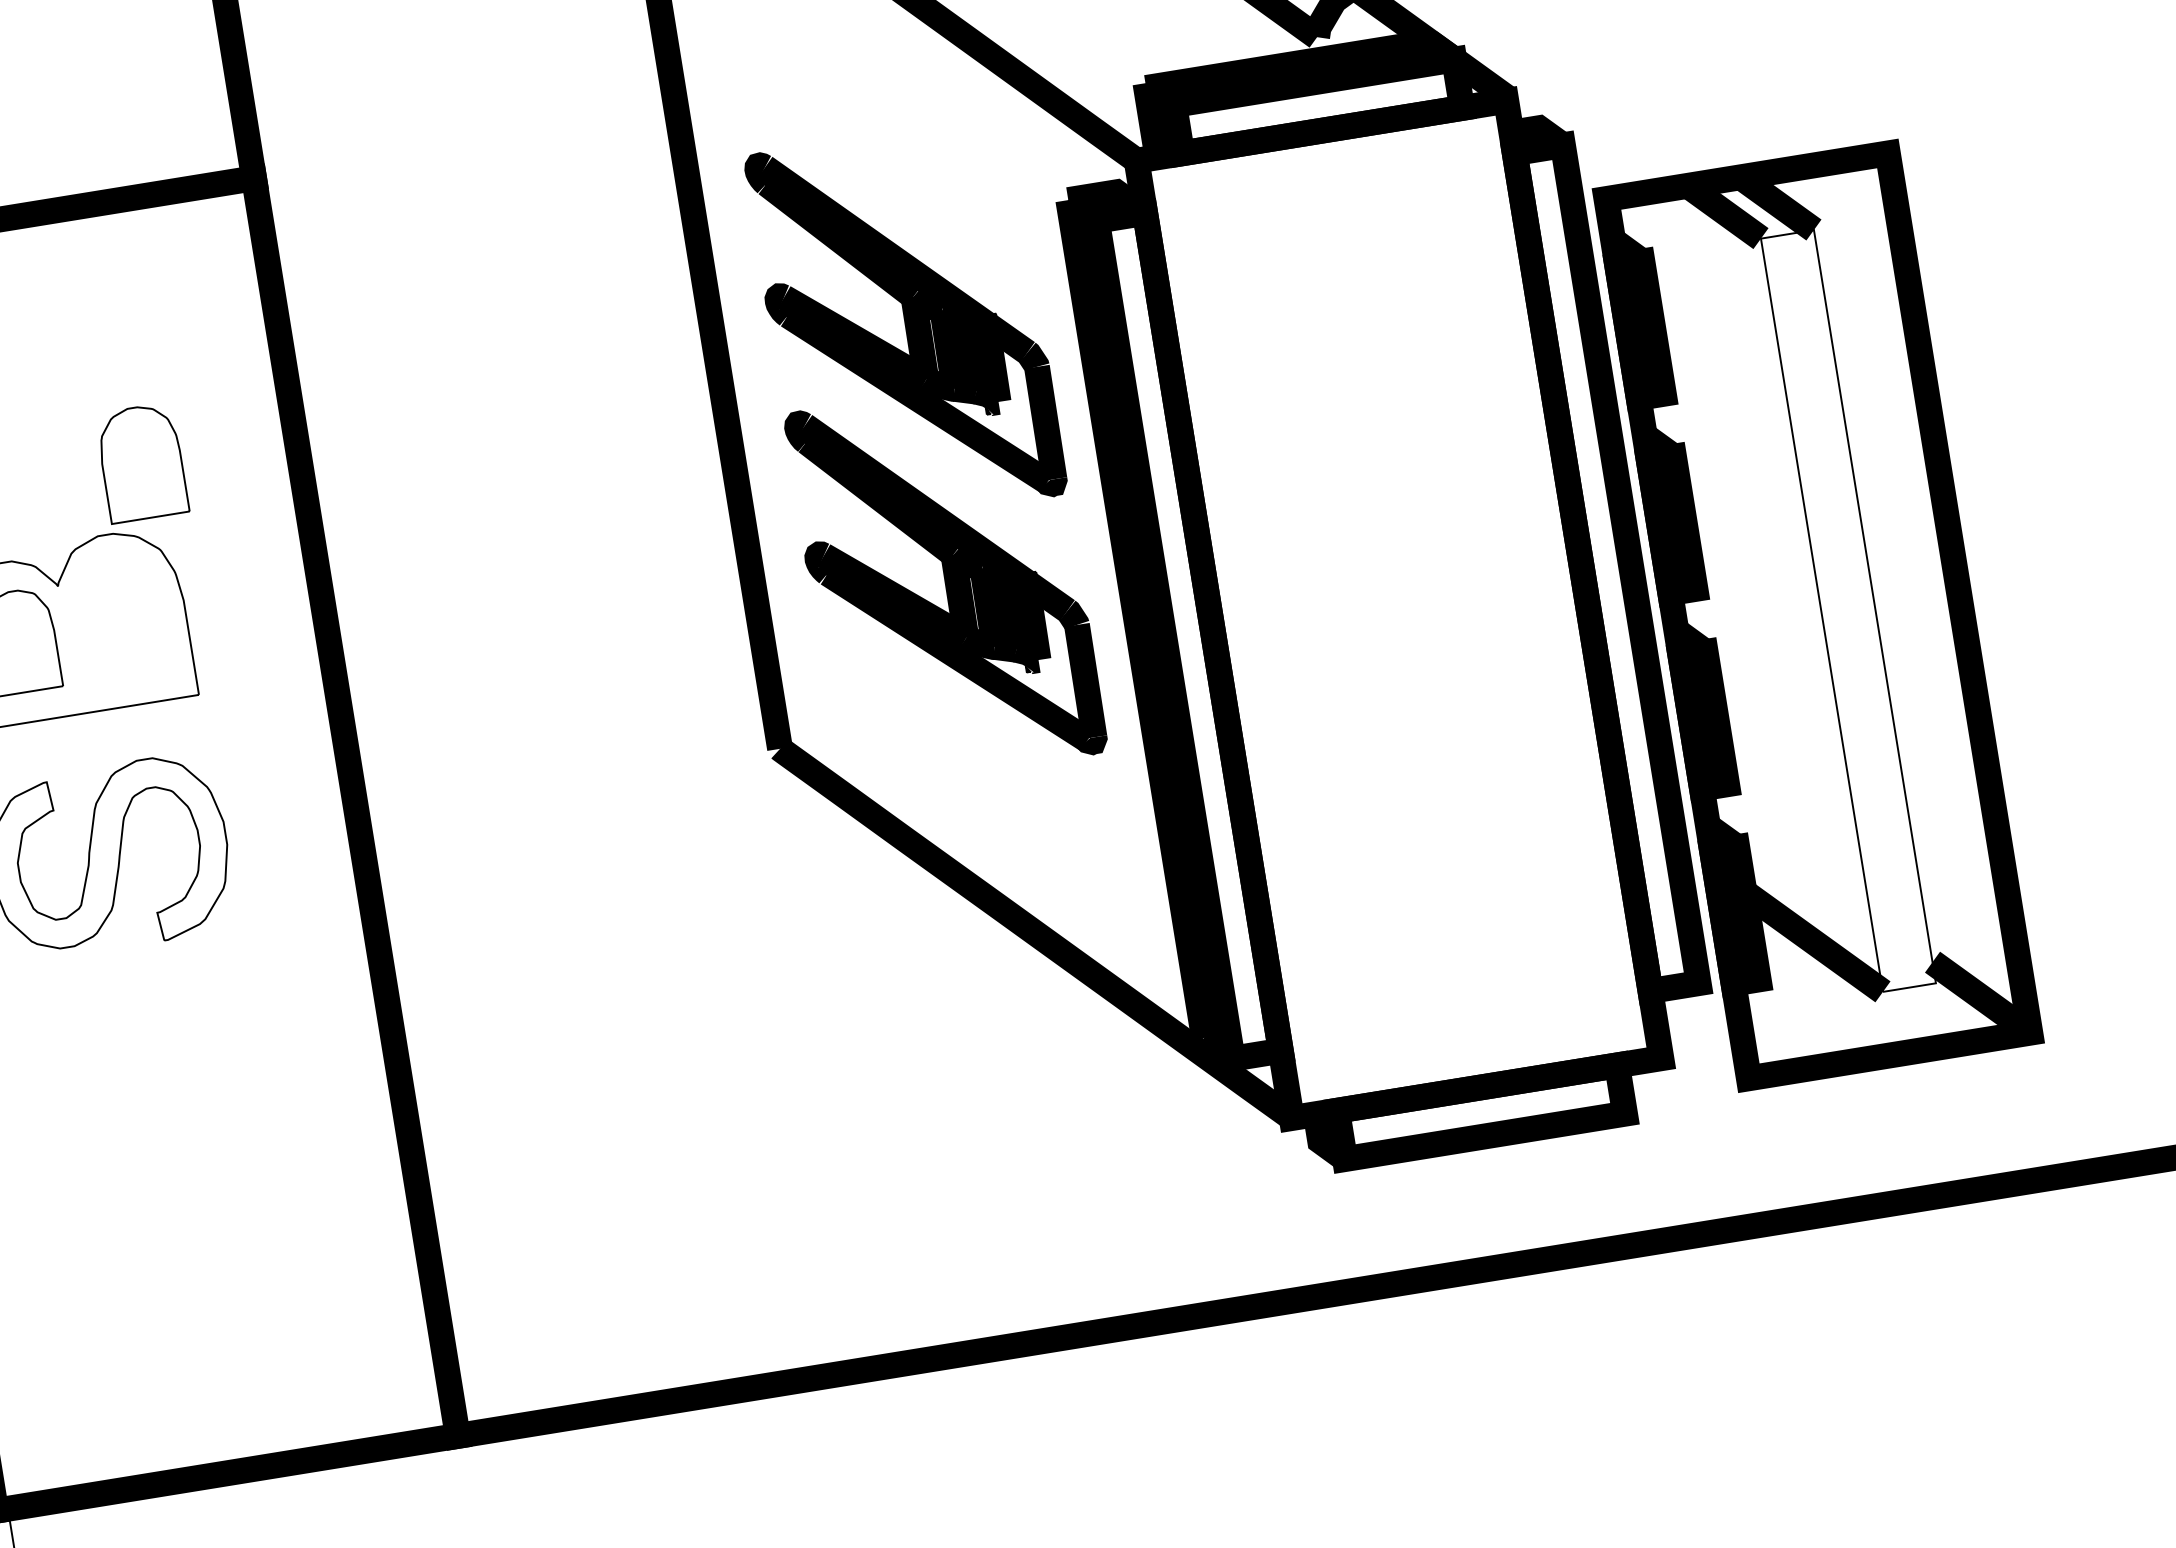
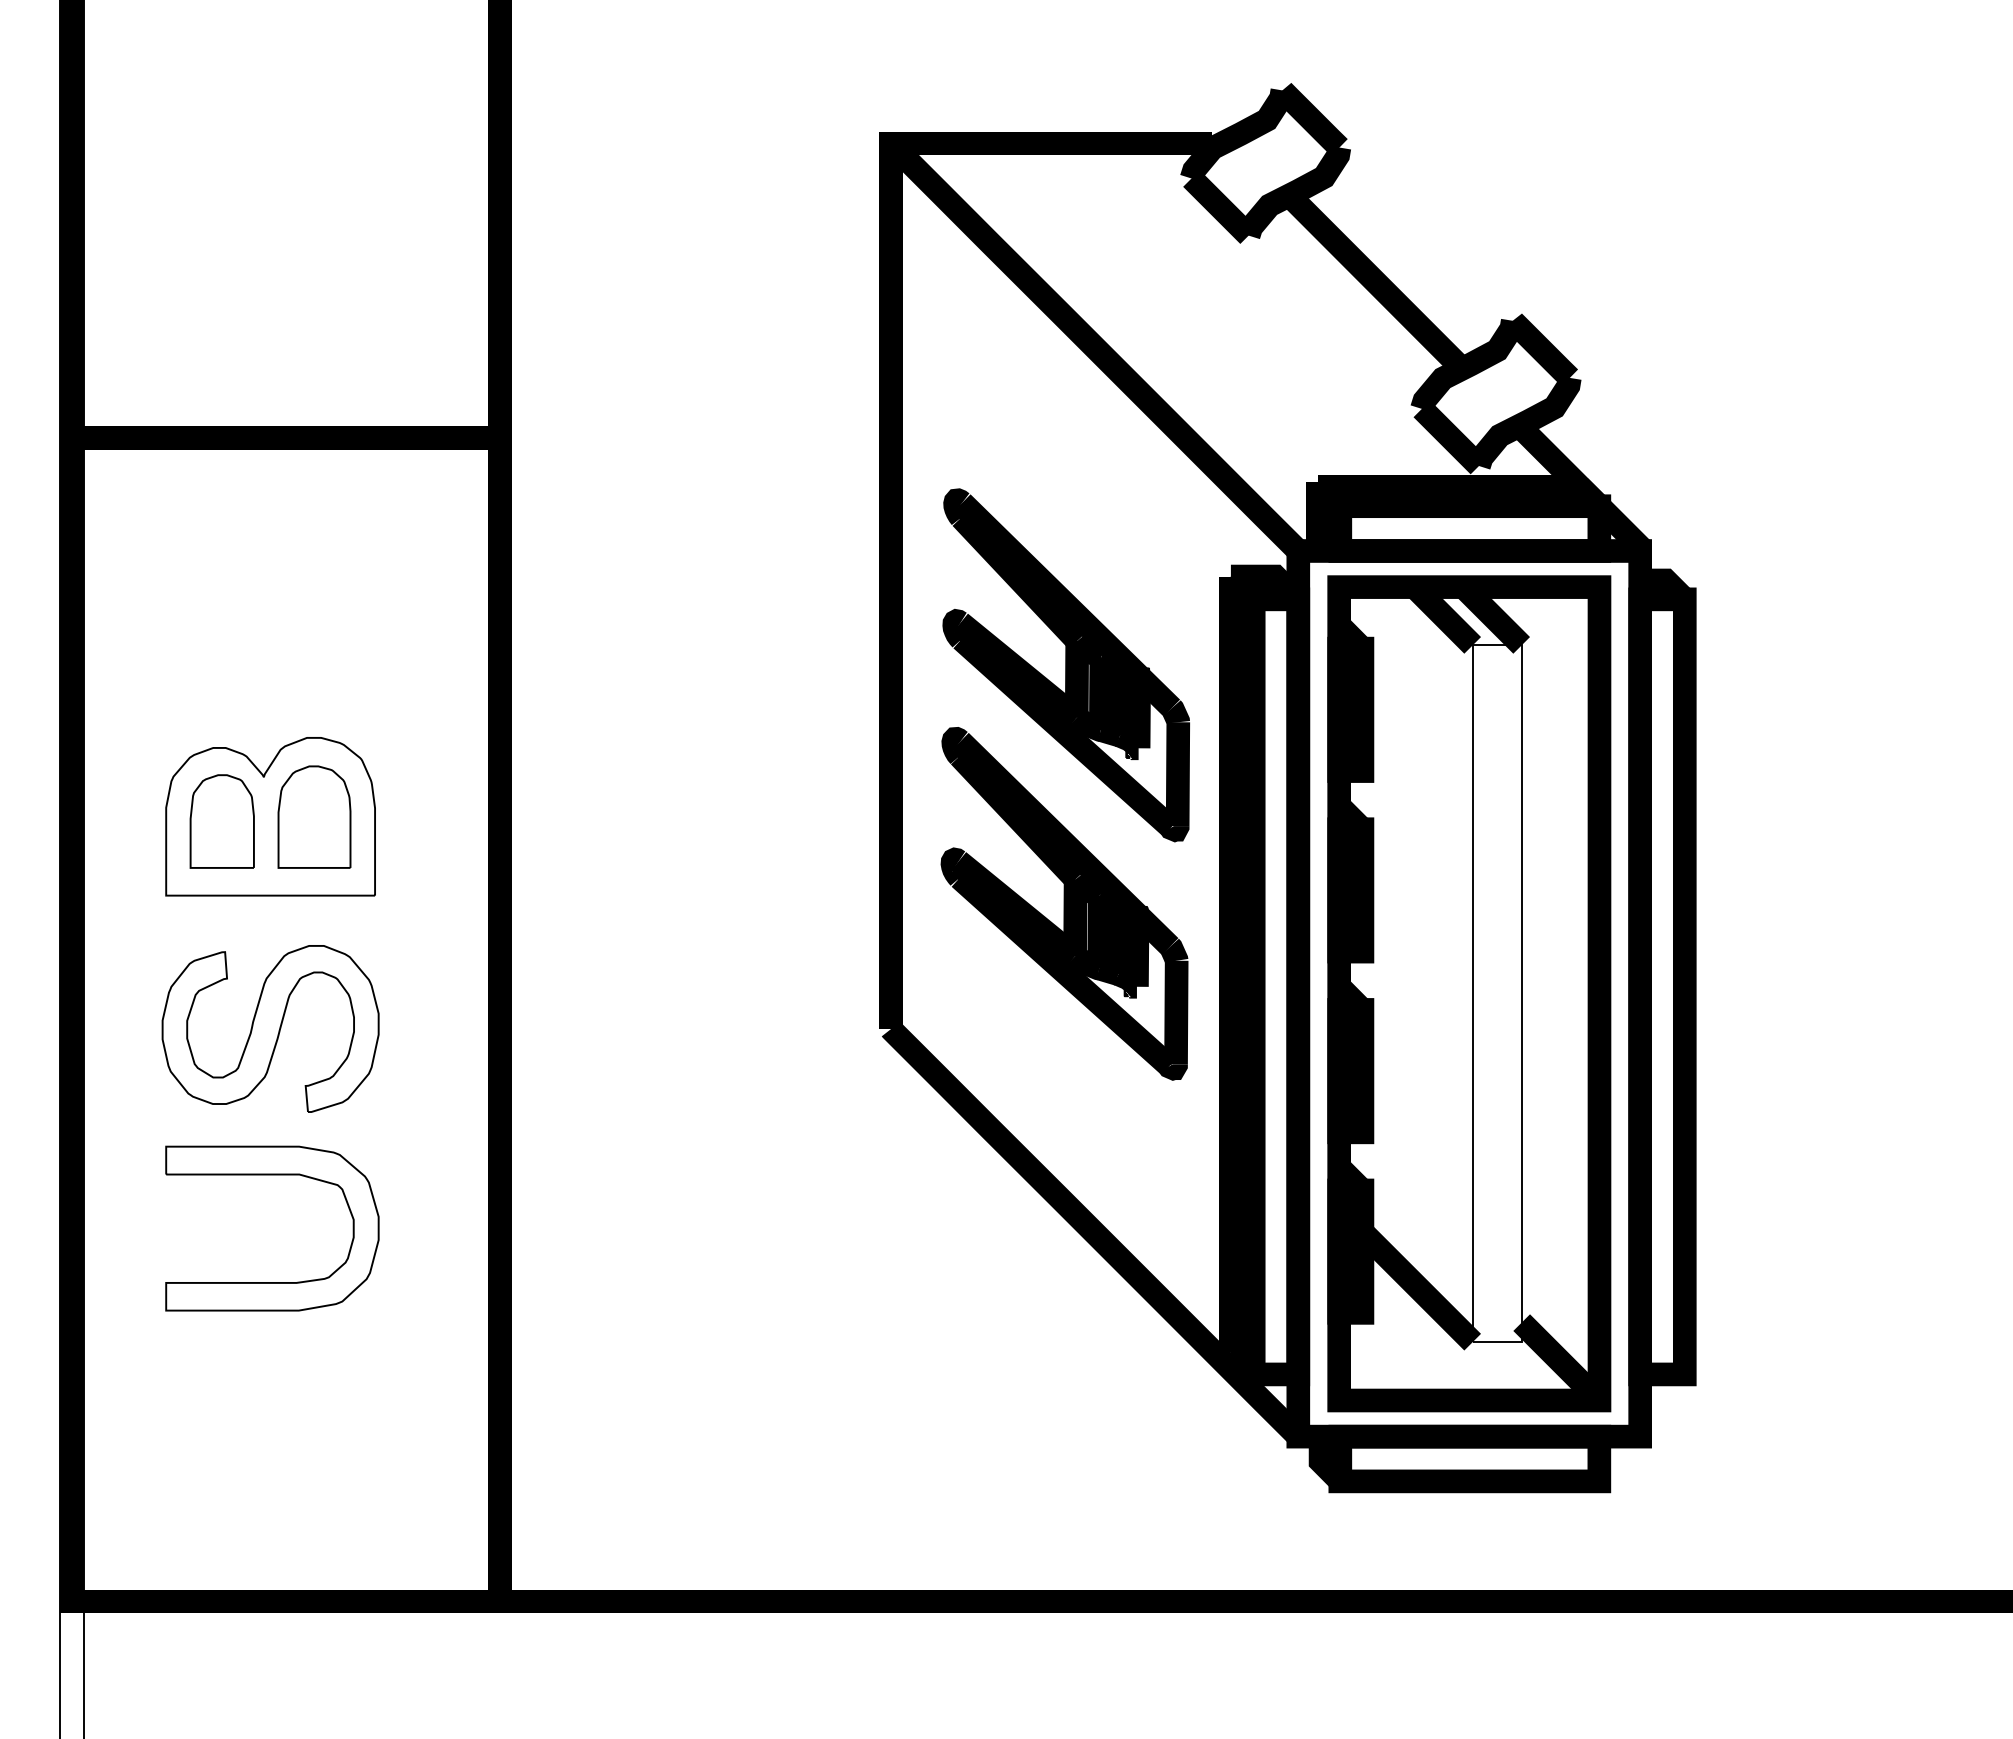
part: (141, 462) -> (314, 816), moved
part: (1818, 615) -> (1469, 993), moved
part: (137, 1015) -> (272, 1175), added

